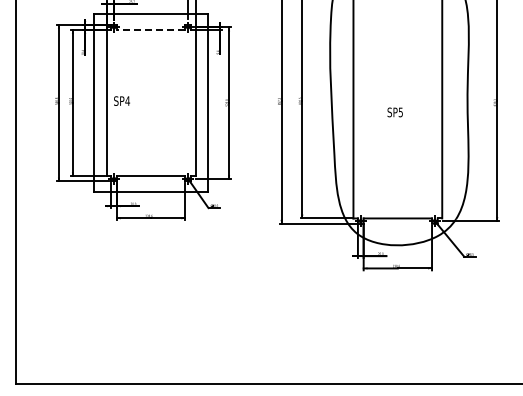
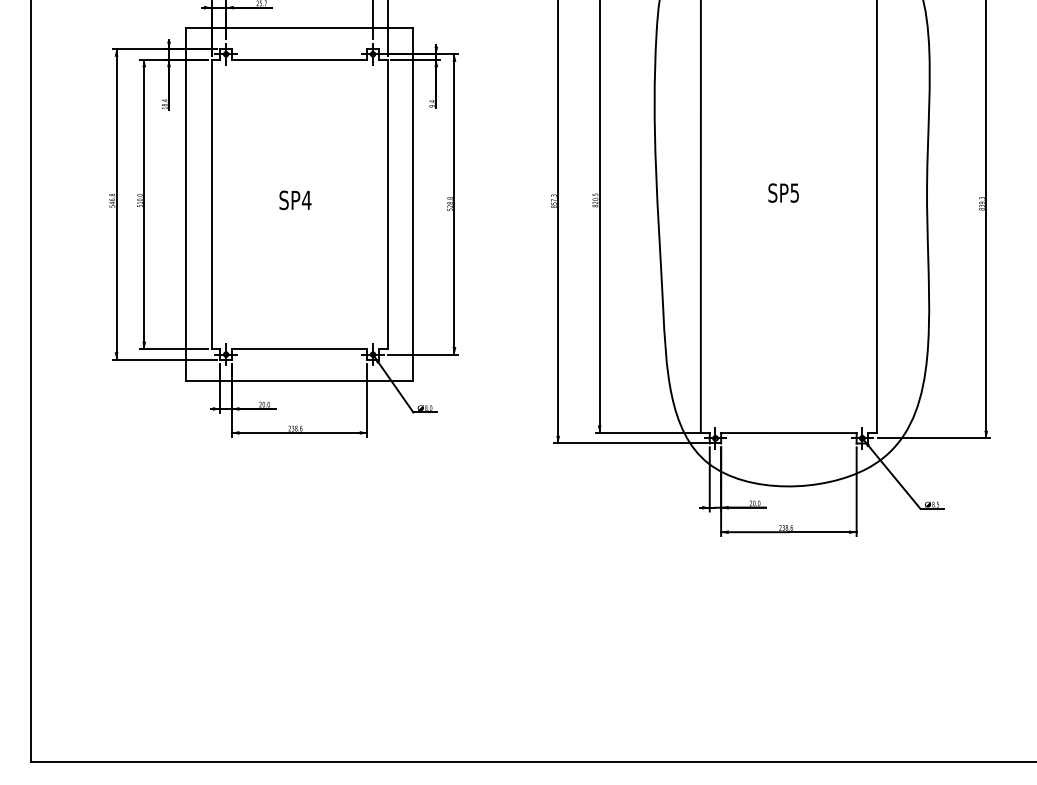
line: (150, 30) -> (298, 60), dashed -> solid
text: (121, 100) -> (294, 199), moved
text: (394, 112) -> (782, 193), moved

